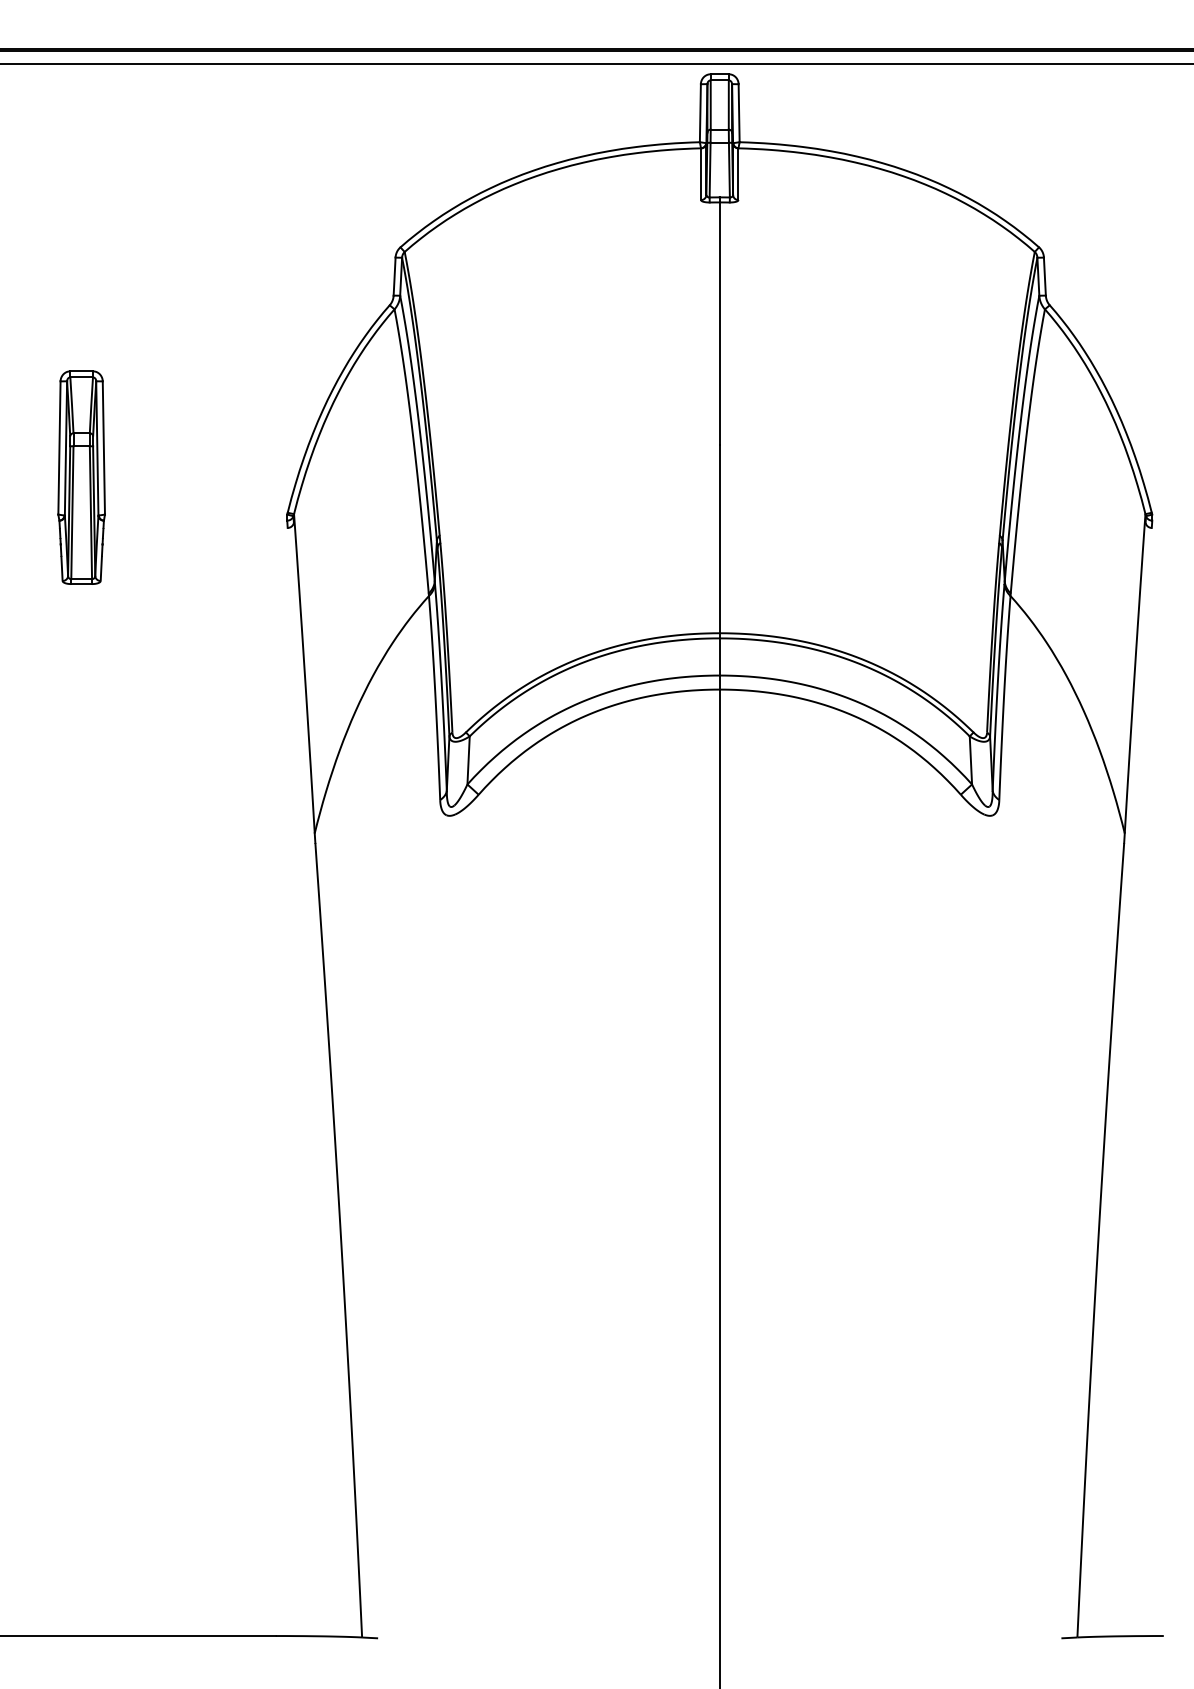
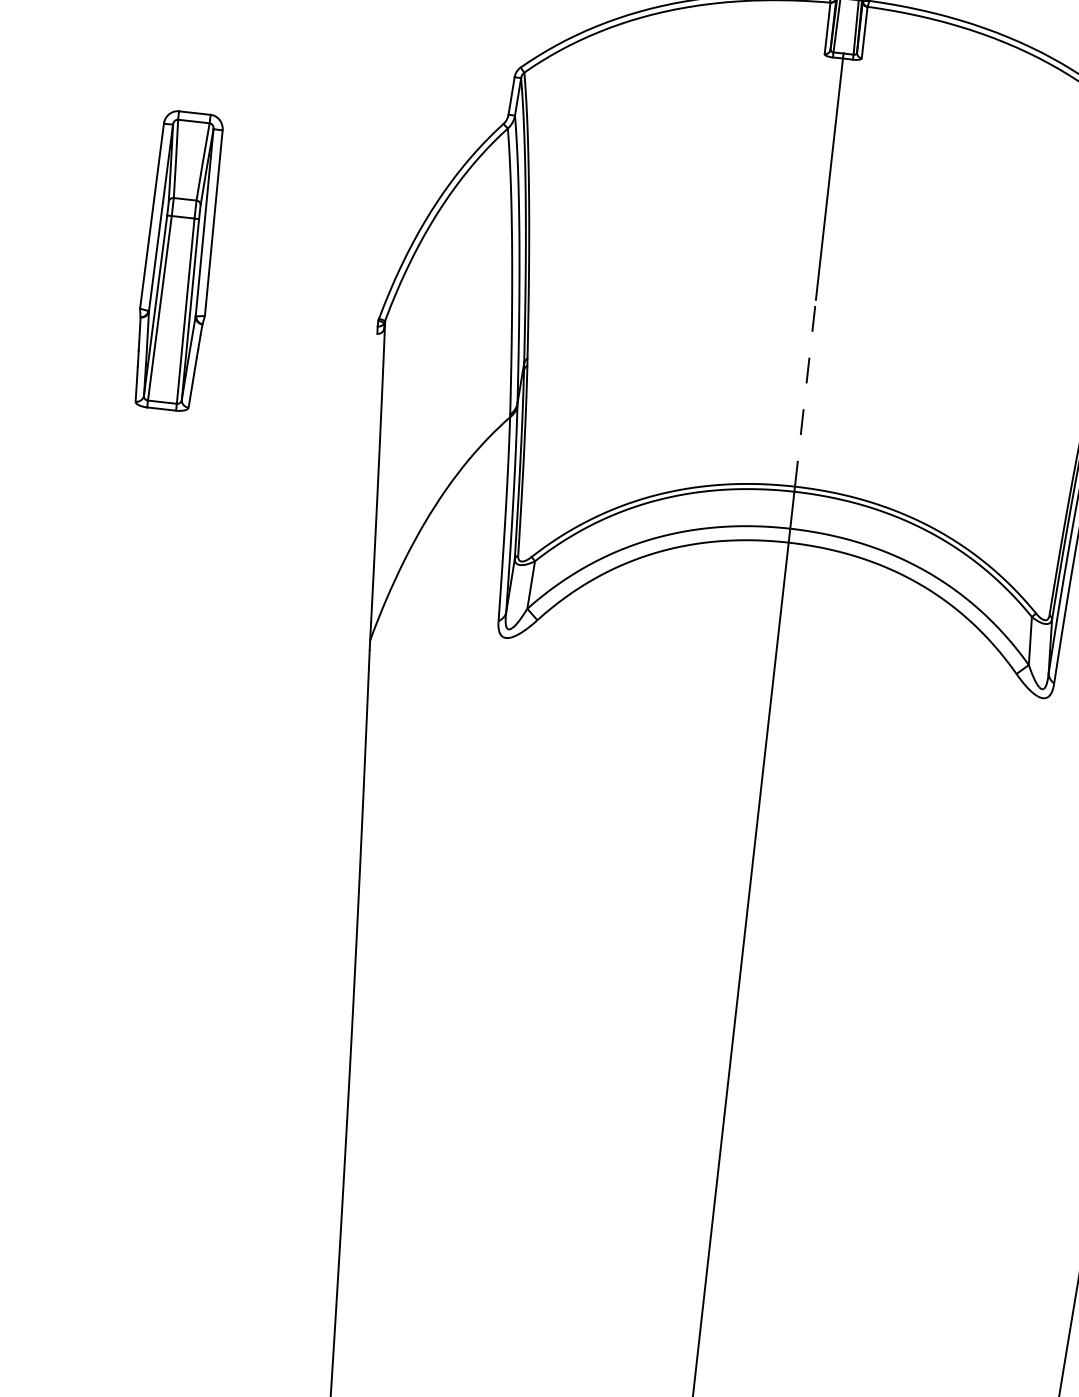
part: (81, 477) -> (178, 260), size x1.4
line: (719, 539) -> (805, 393), solid -> dashed

